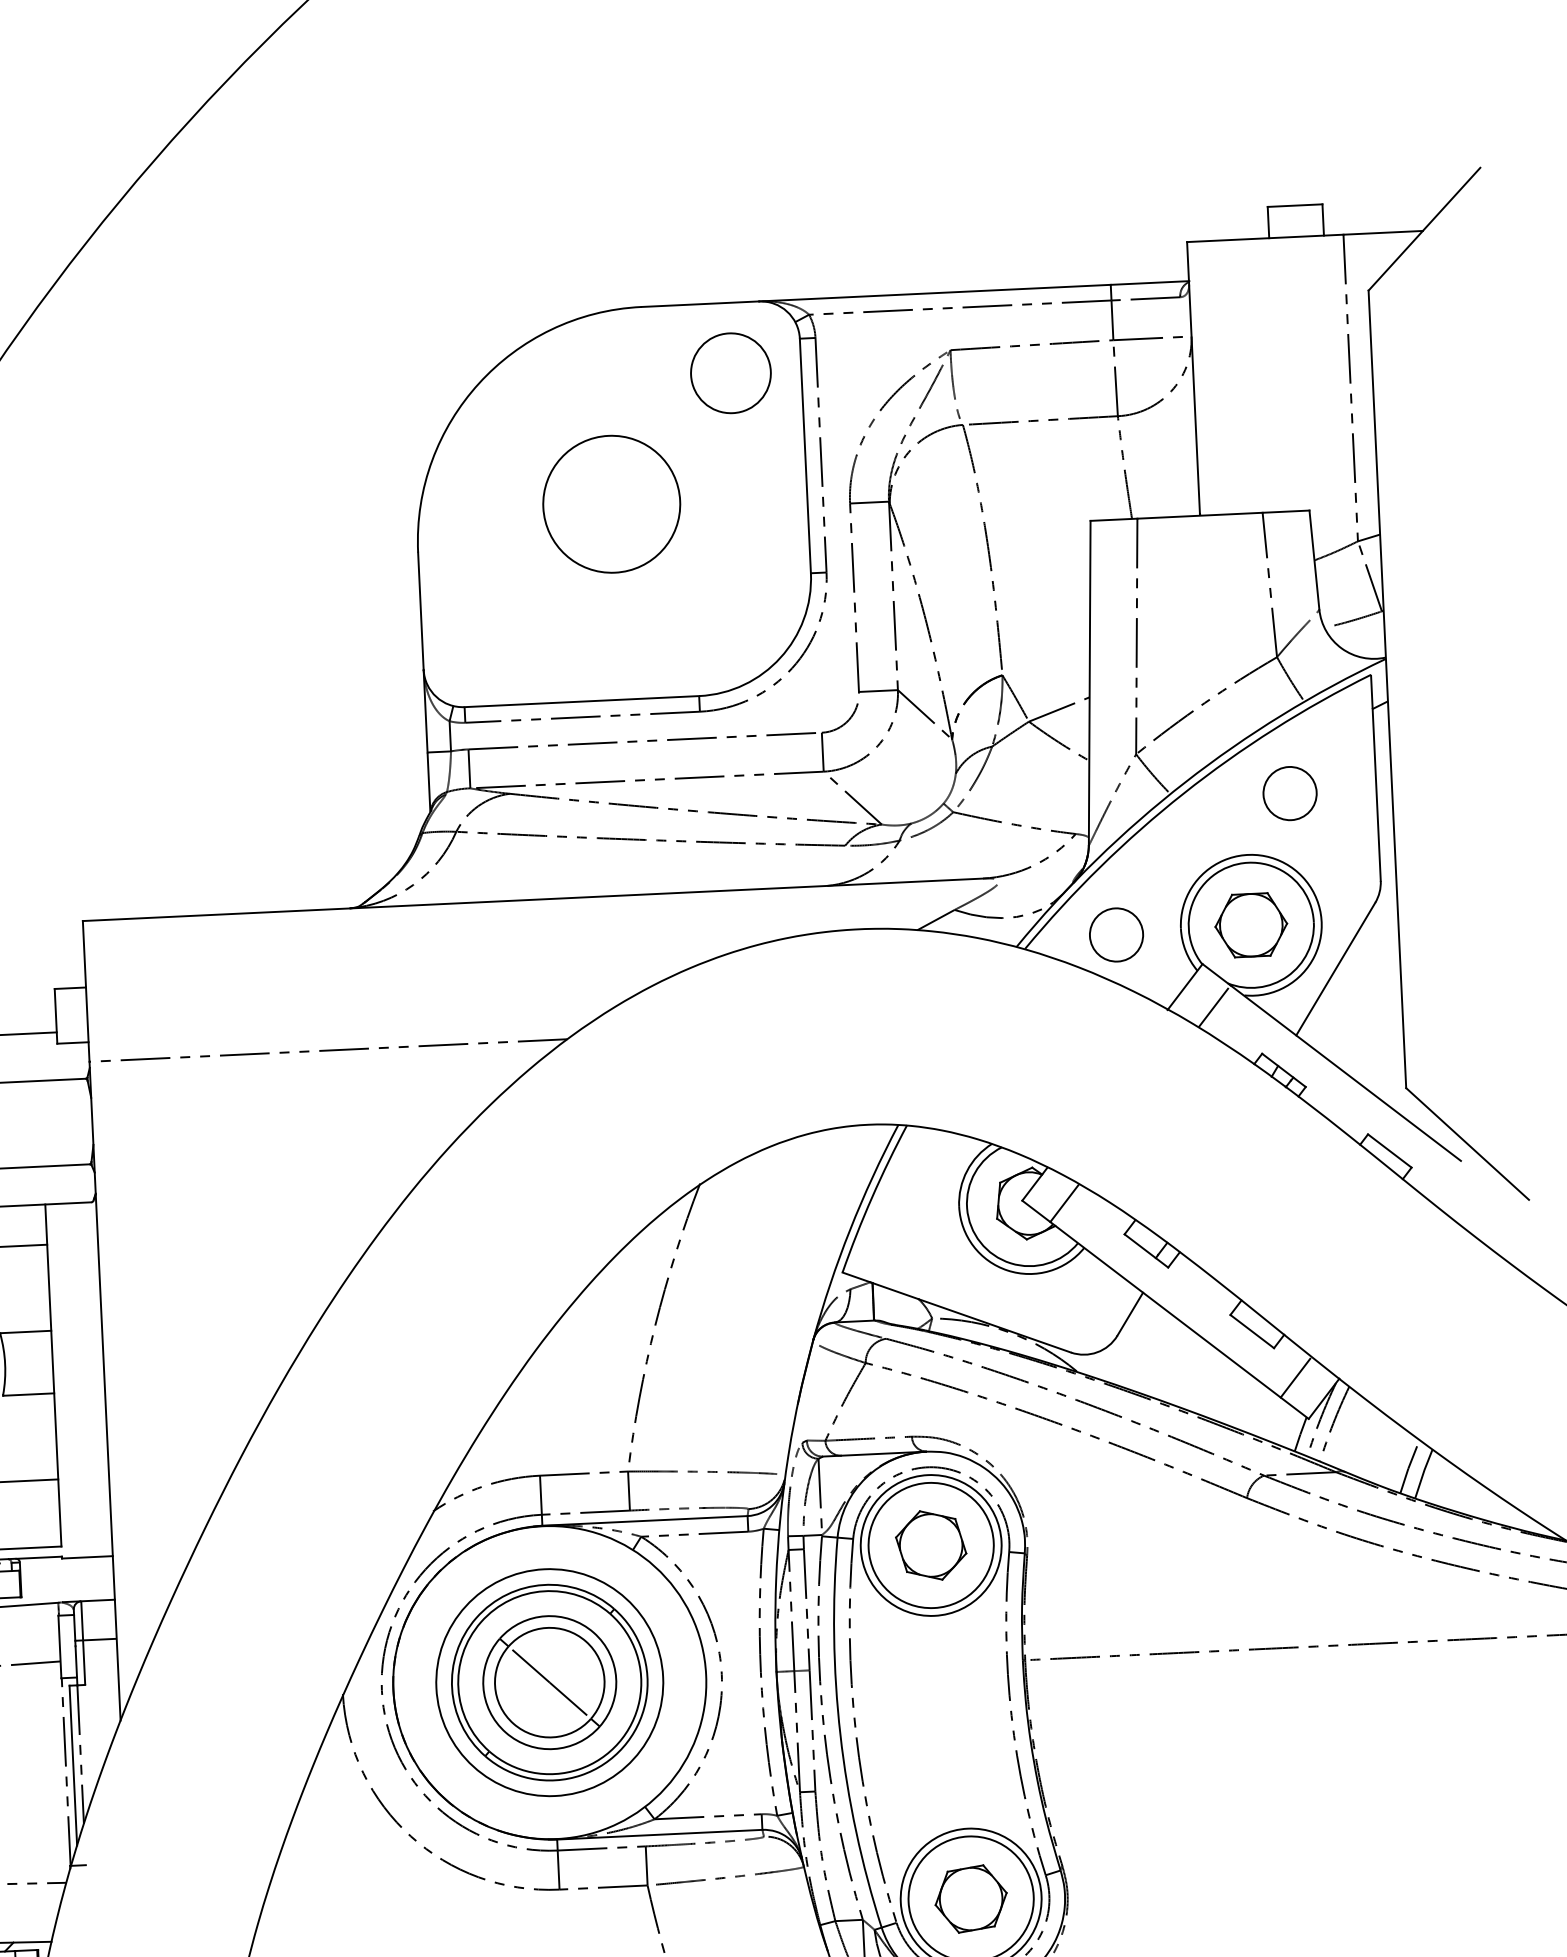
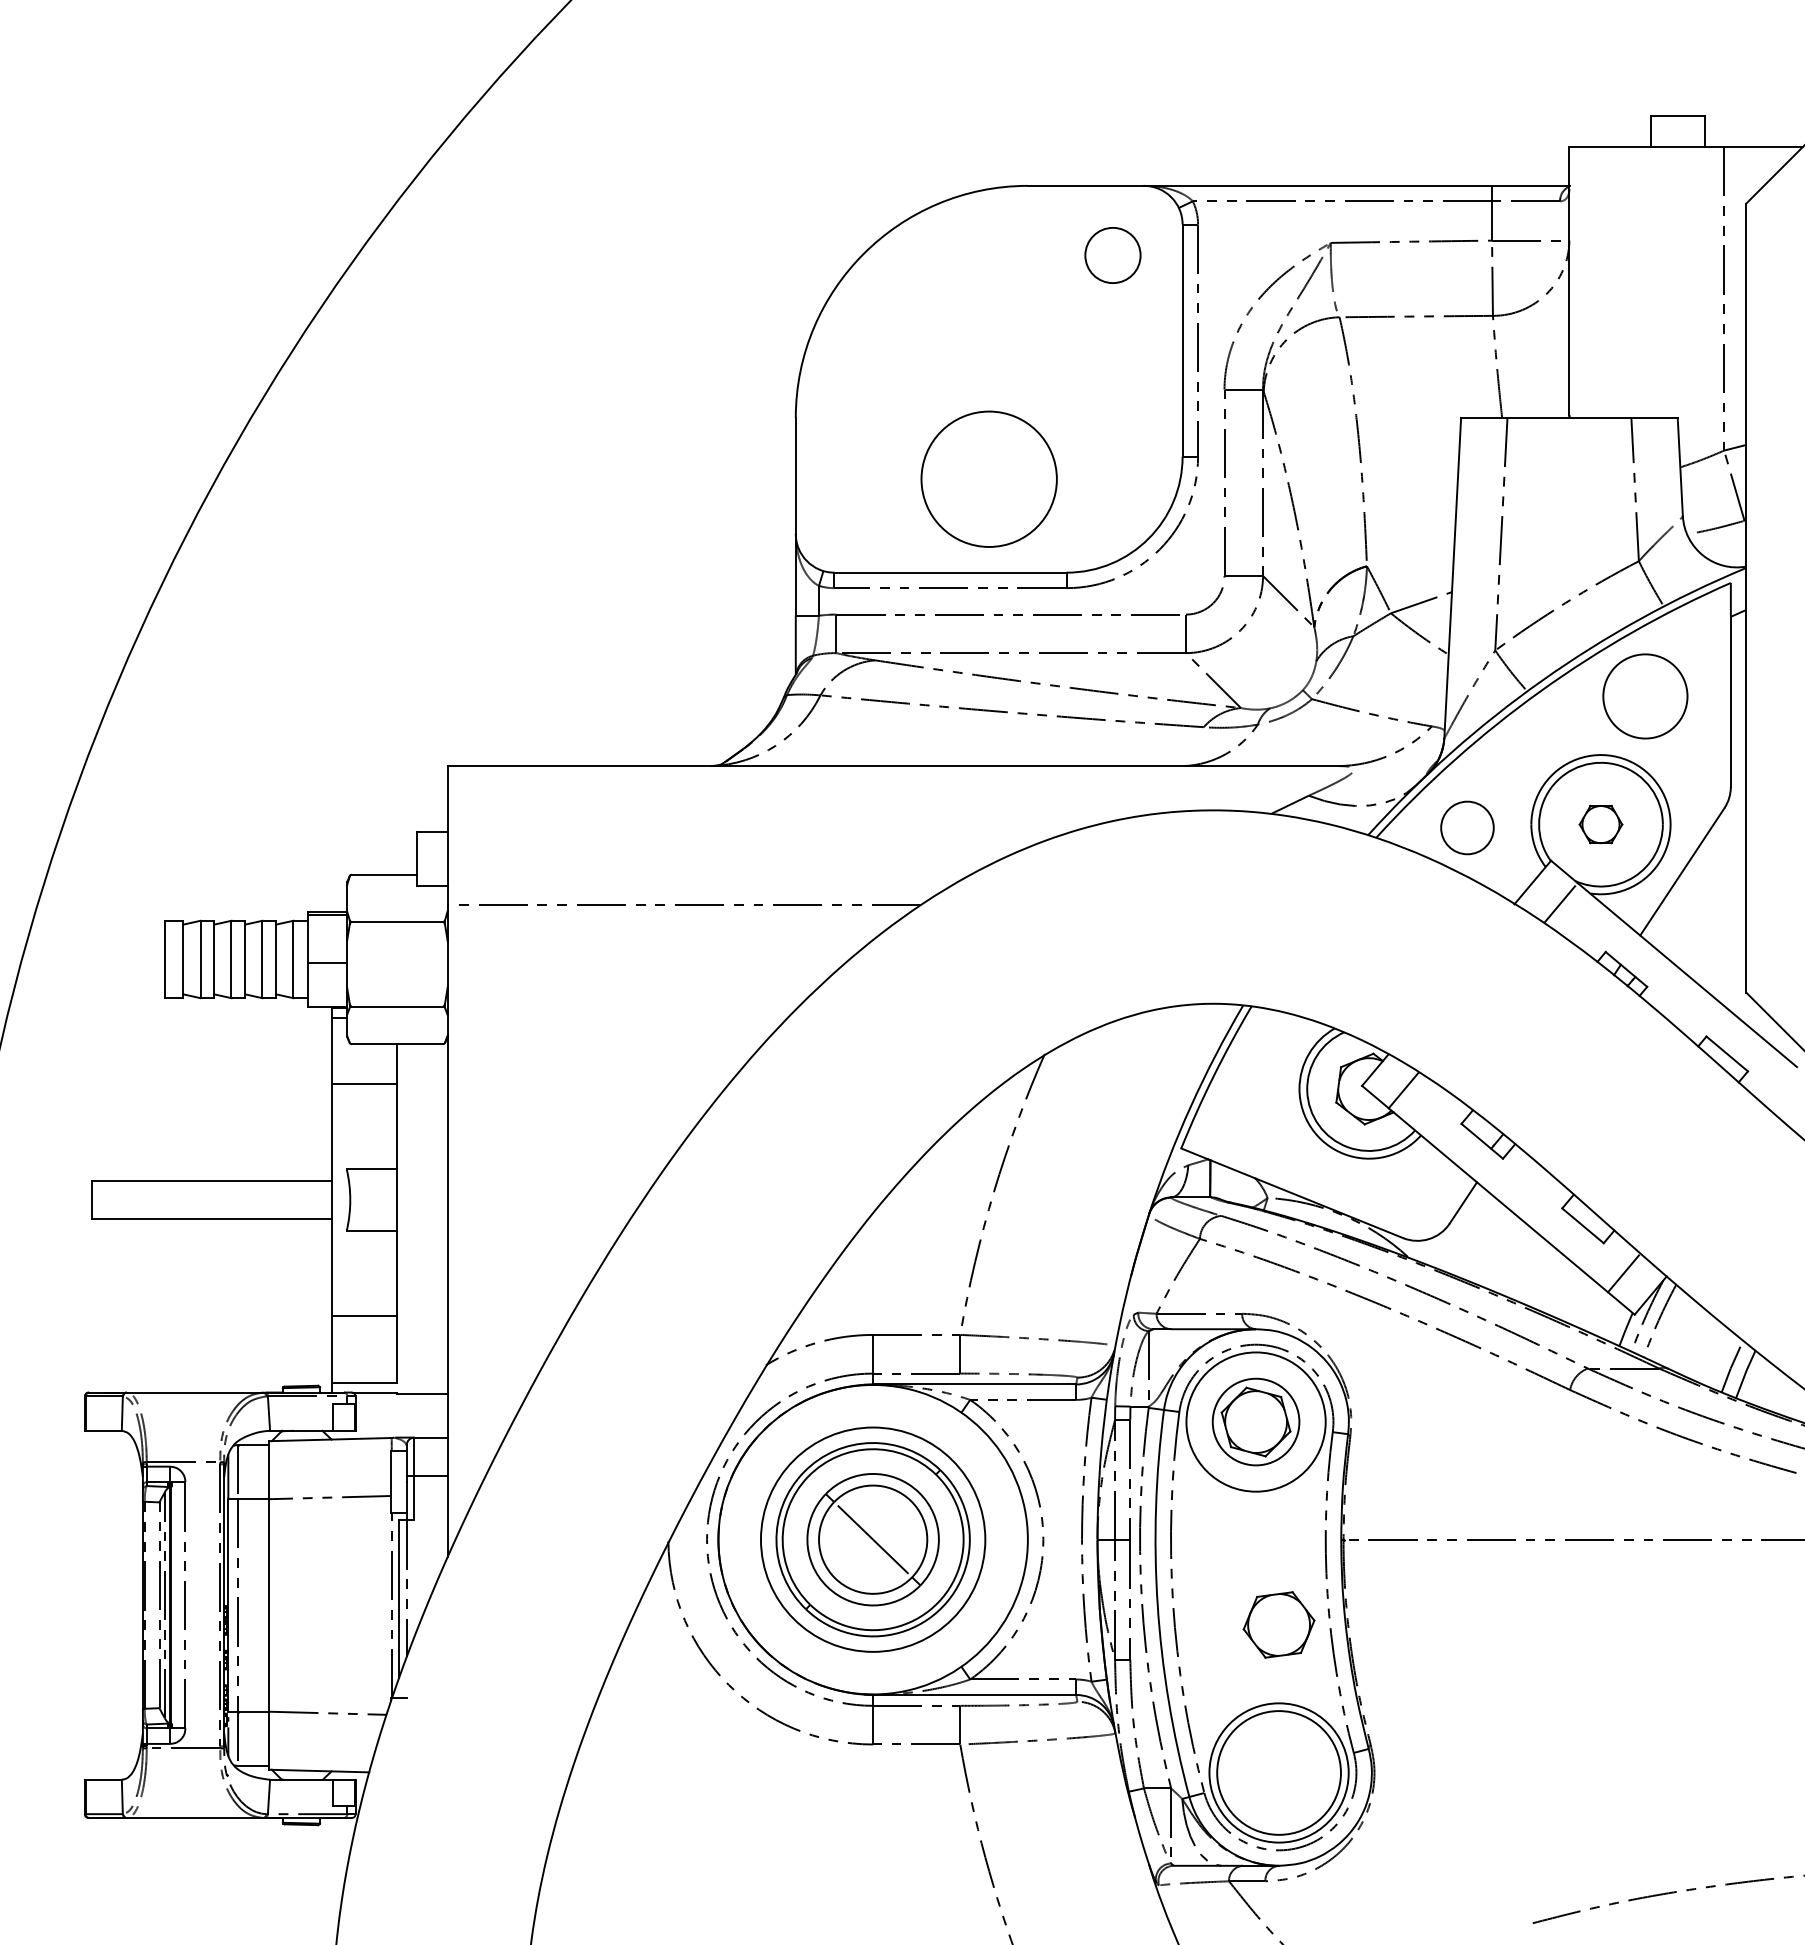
circle: (730, 373) -> (1112, 255), size x0.7
circle: (611, 503) -> (988, 478), moved
circle: (1290, 793) -> (1645, 696), size x1.6
part: (1250, 925) -> (1600, 824), size x0.6
circle: (930, 1544) -> (1255, 1421), size x0.7
part: (970, 1898) -> (1278, 1624), moved

